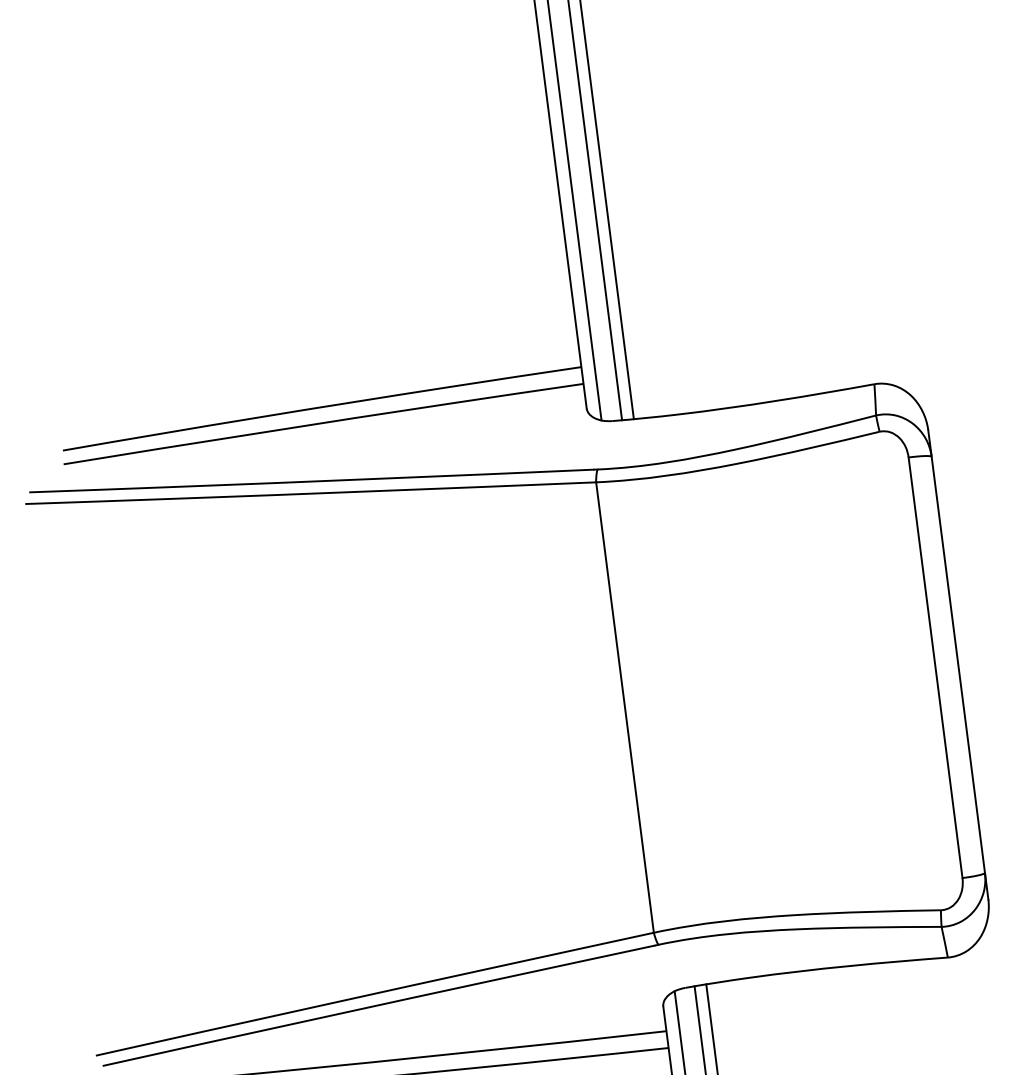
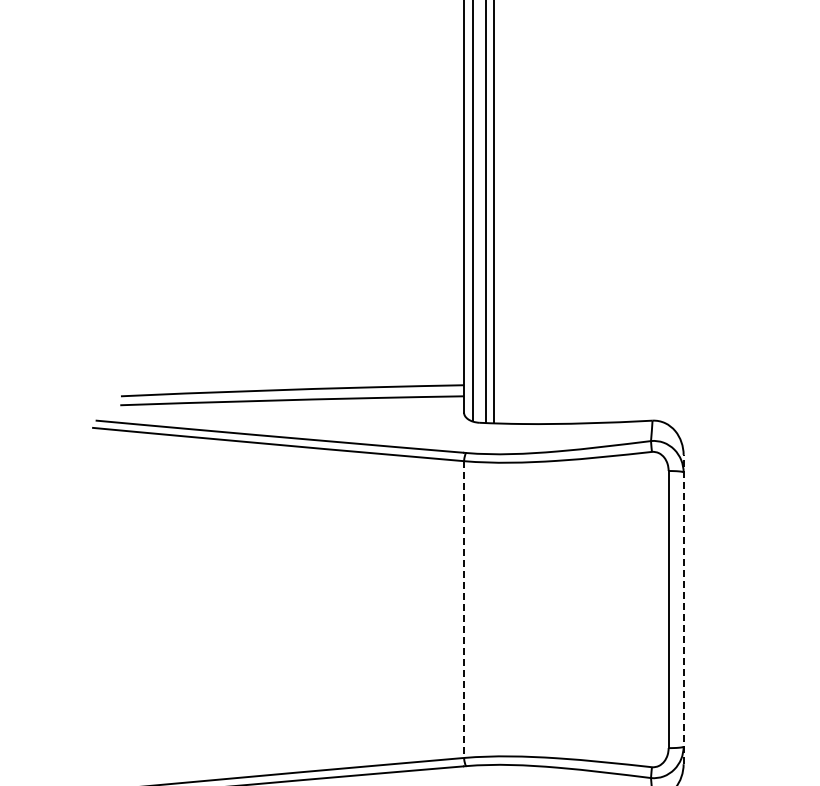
line: (958, 664) -> (683, 609), solid -> dashed
line: (625, 708) -> (464, 610), solid -> dashed

